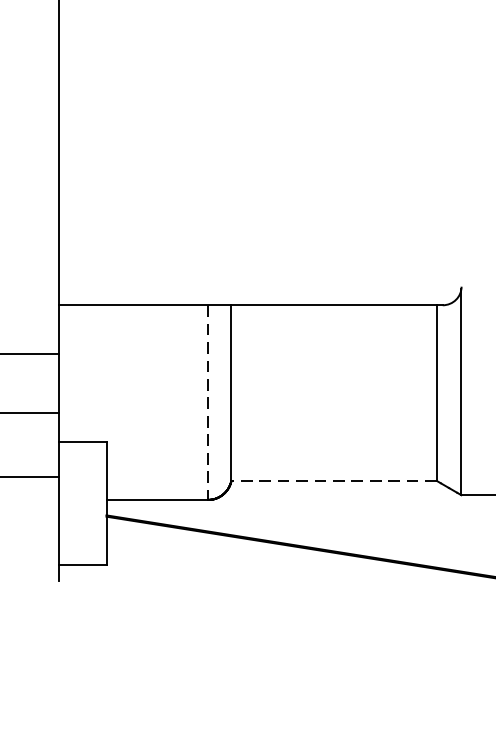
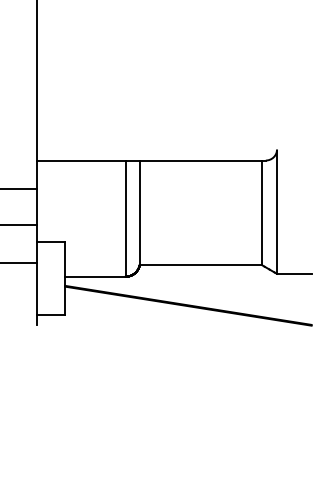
line: (207, 404) -> (125, 219), dashed -> solid
line: (333, 481) -> (200, 265), dashed -> solid

